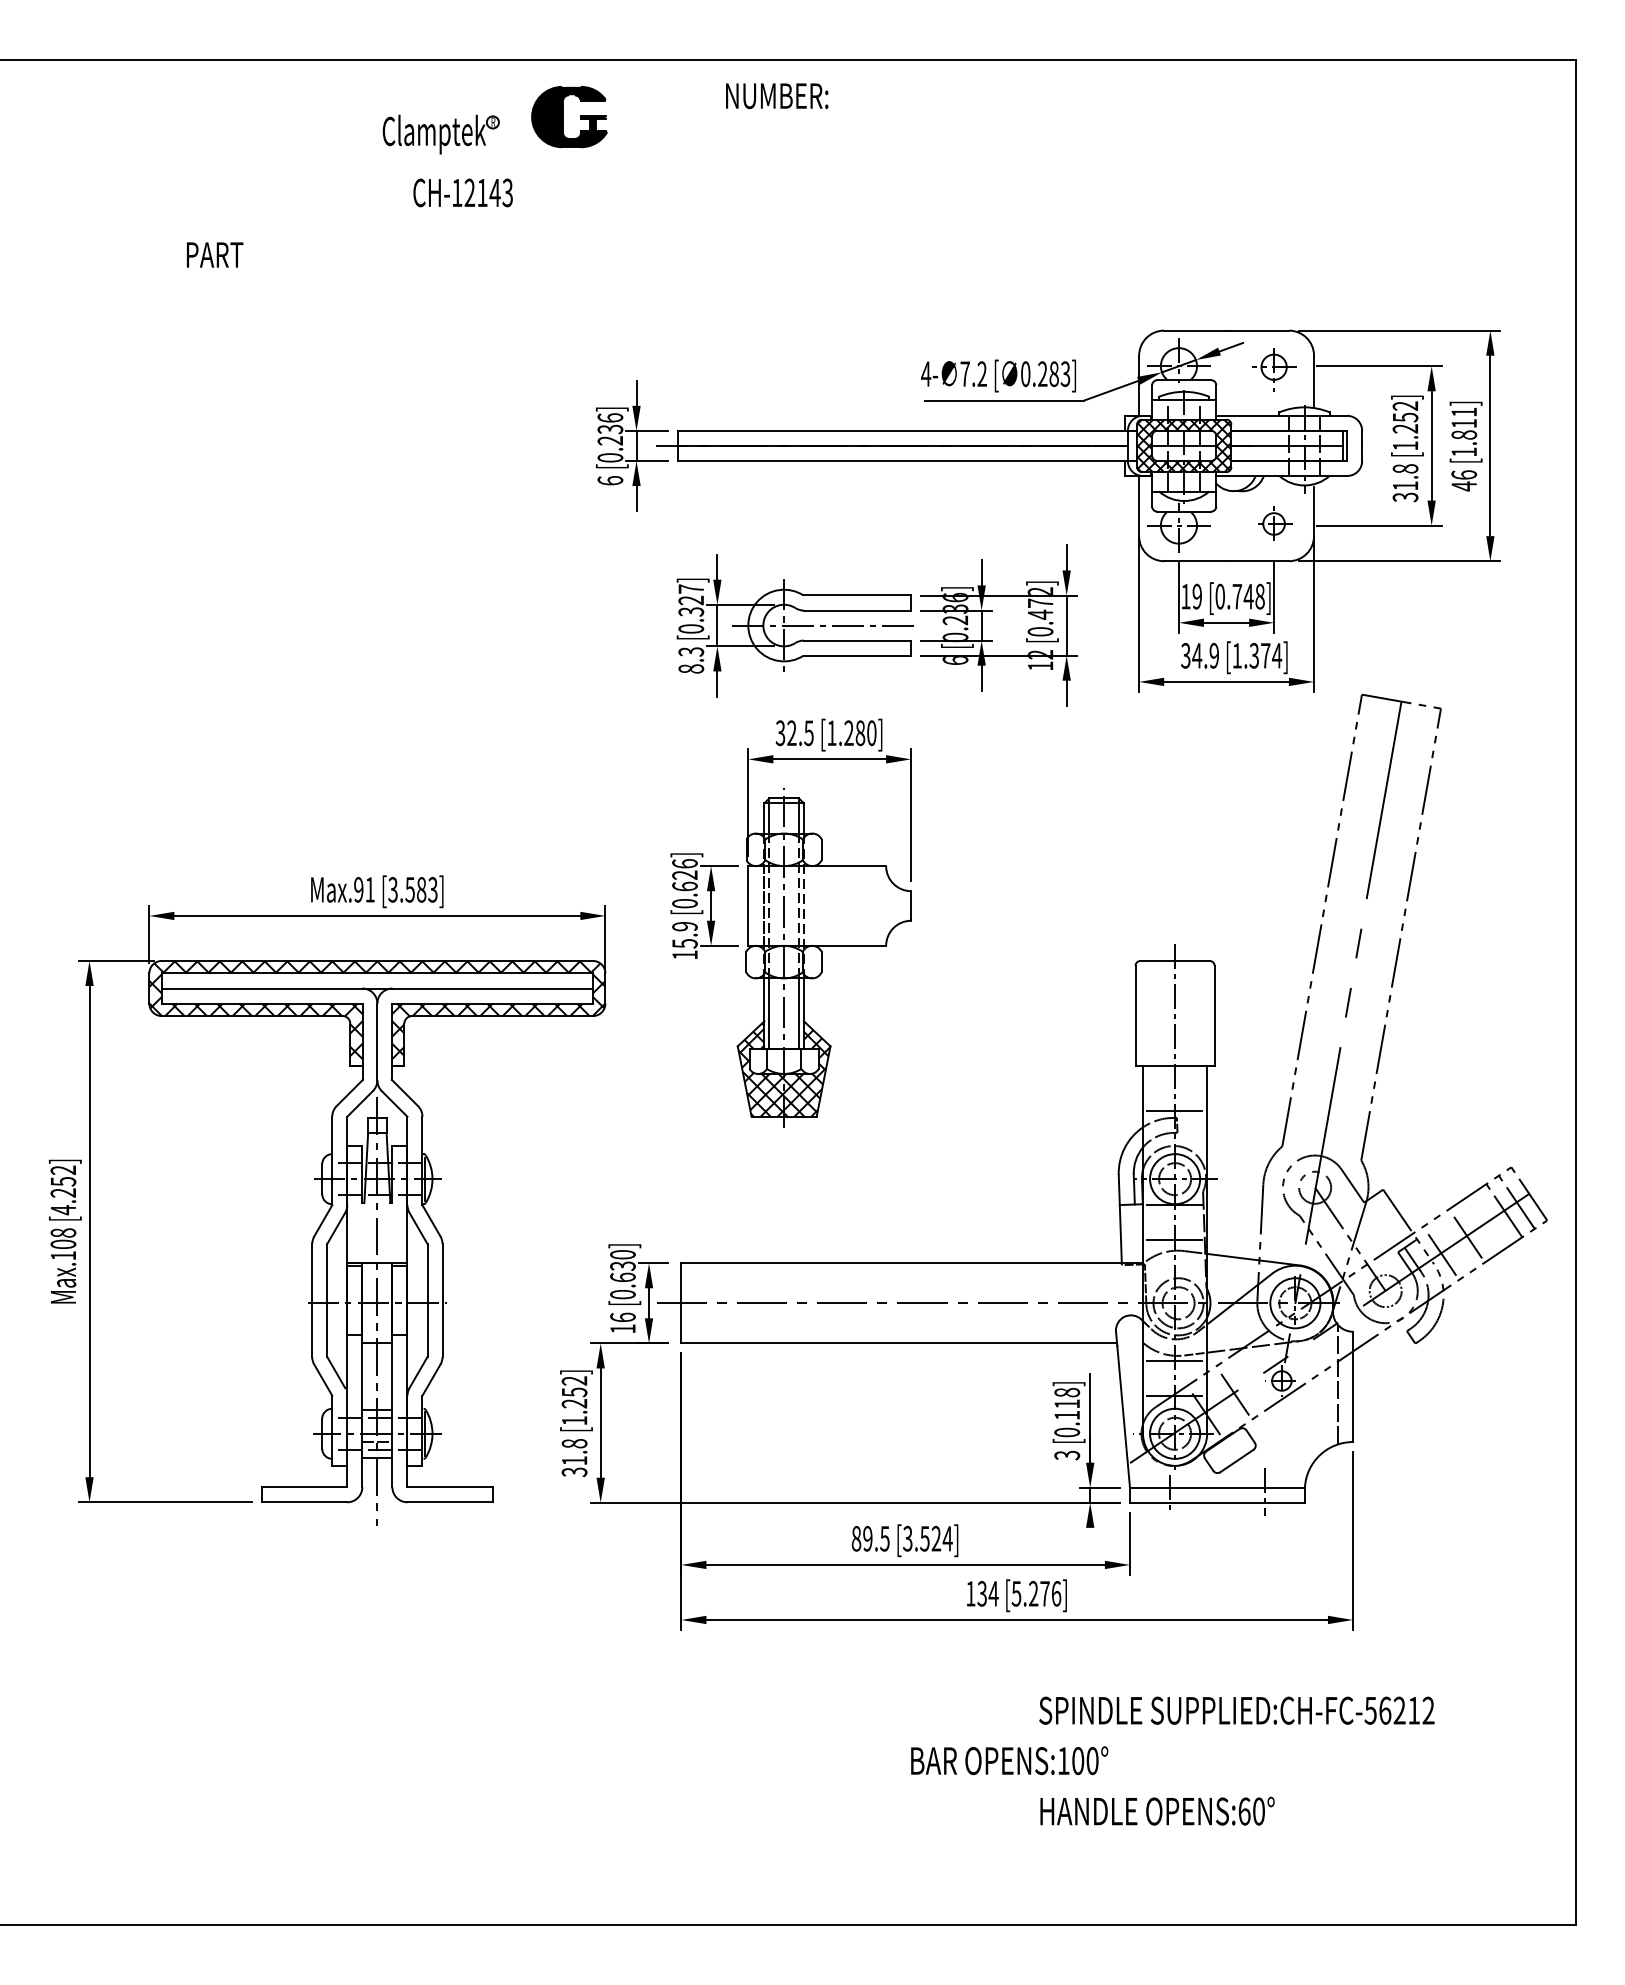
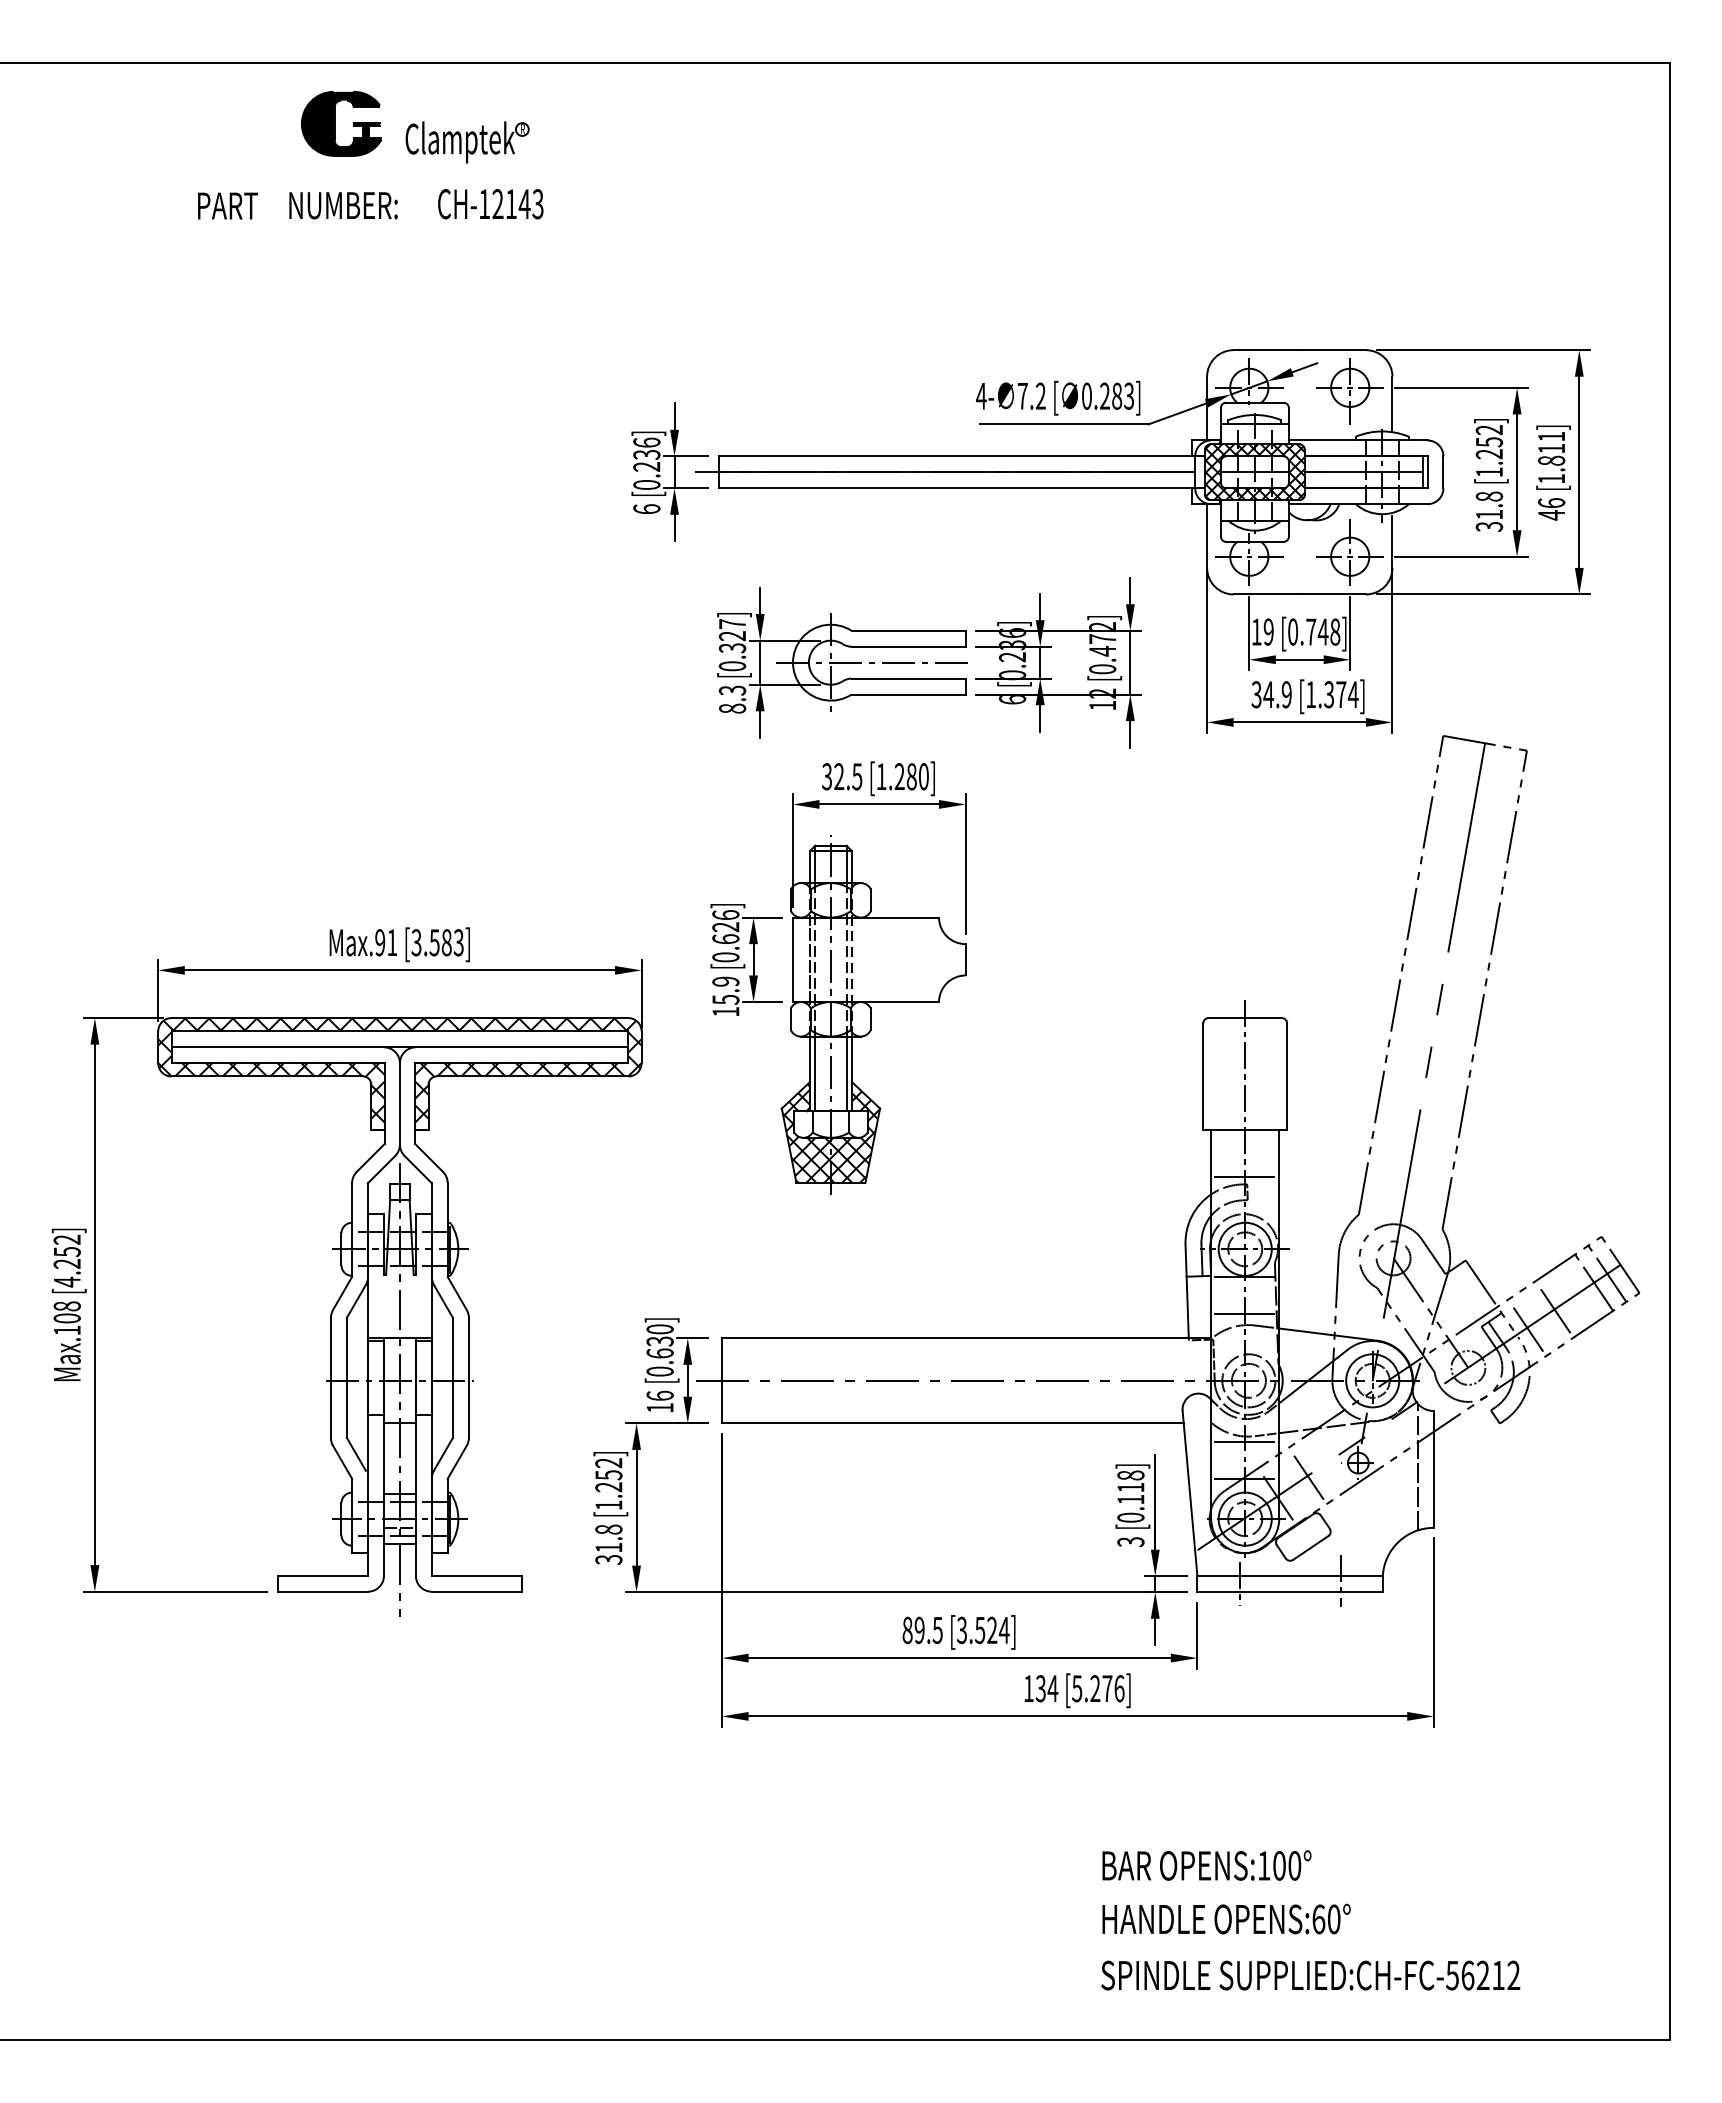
text: (777, 95) -> (343, 205), moved
part: (569, 116) -> (341, 123), moved
text: (214, 254) -> (227, 205), moved
part: (1273, 369) -> (1349, 391), size x1.43
part: (1273, 521) -> (1349, 552), size x1.67
line: (1090, 1539) -> (1155, 1631), added
text: (1236, 1710) -> (1310, 1975), moved
text: (1009, 1760) -> (1206, 1865), moved

